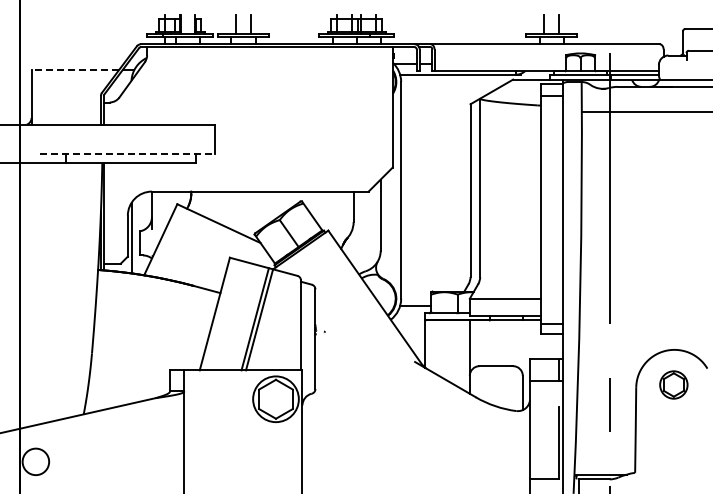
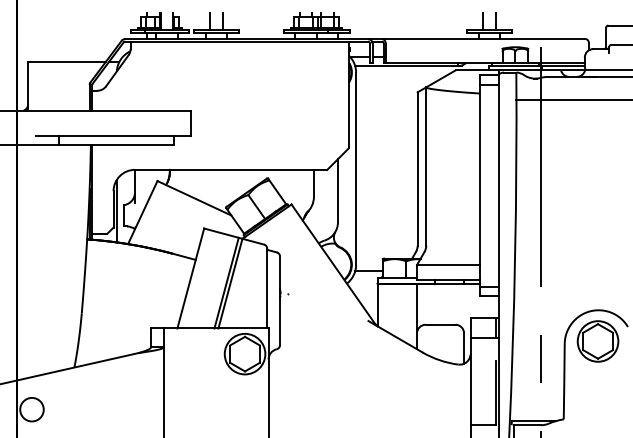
line: (75, 70) -> (67, 62), dashed -> solid
line: (127, 153) -> (113, 136), dashed -> solid
part: (673, 384) -> (597, 341), size x1.67

